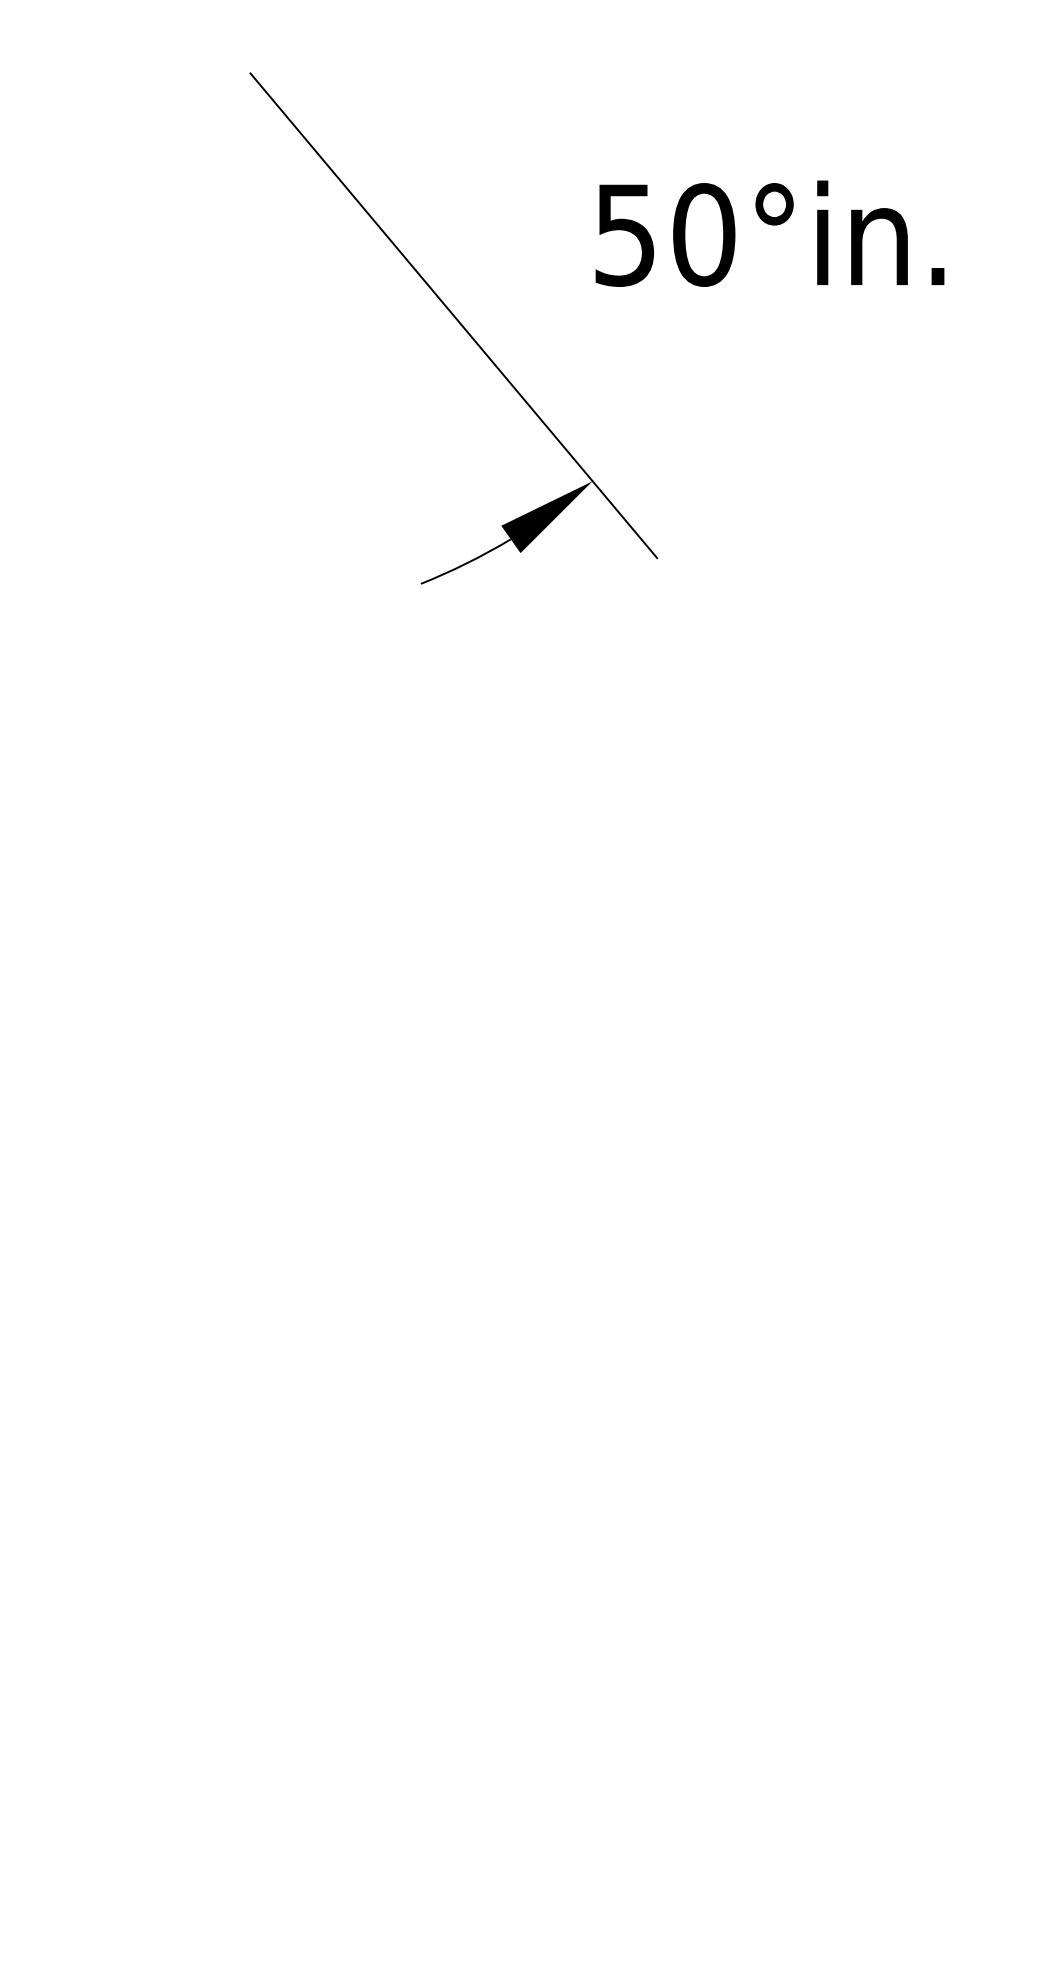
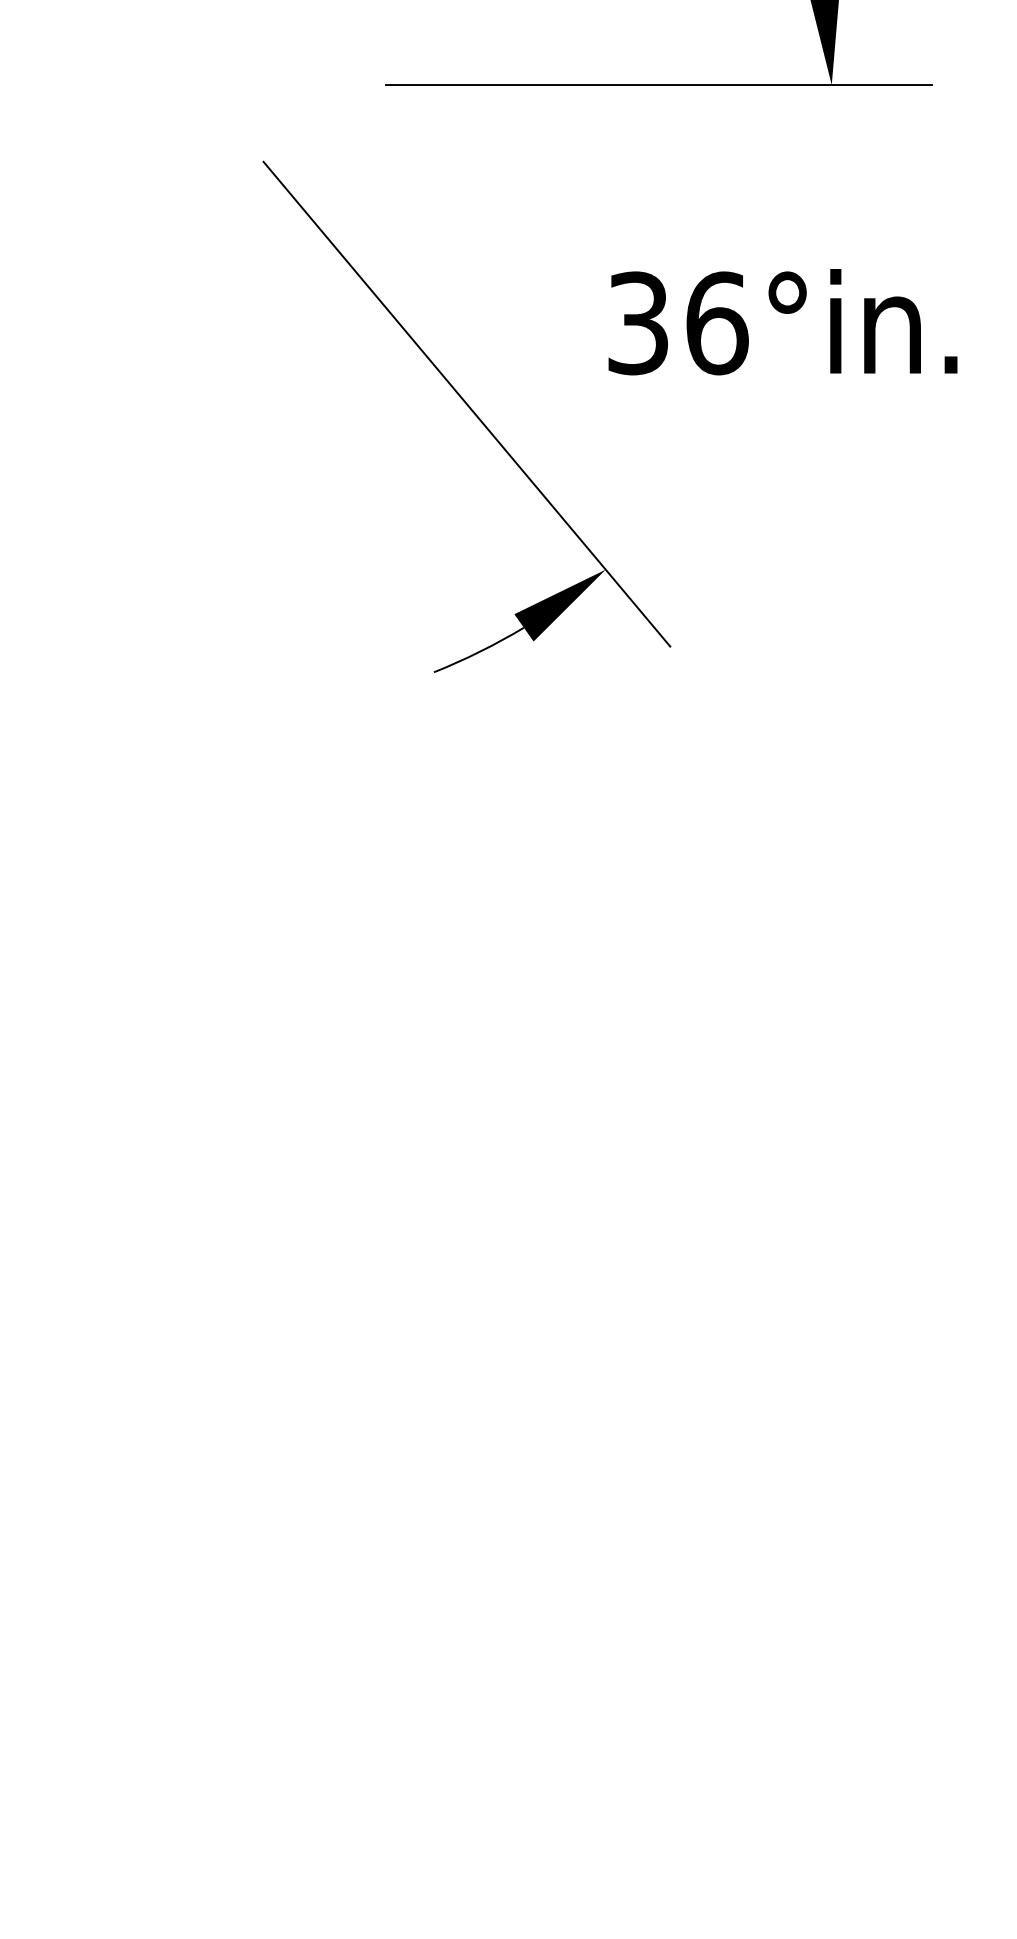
text: (665, 234) -> (678, 322), 50°in. -> 36°in.

